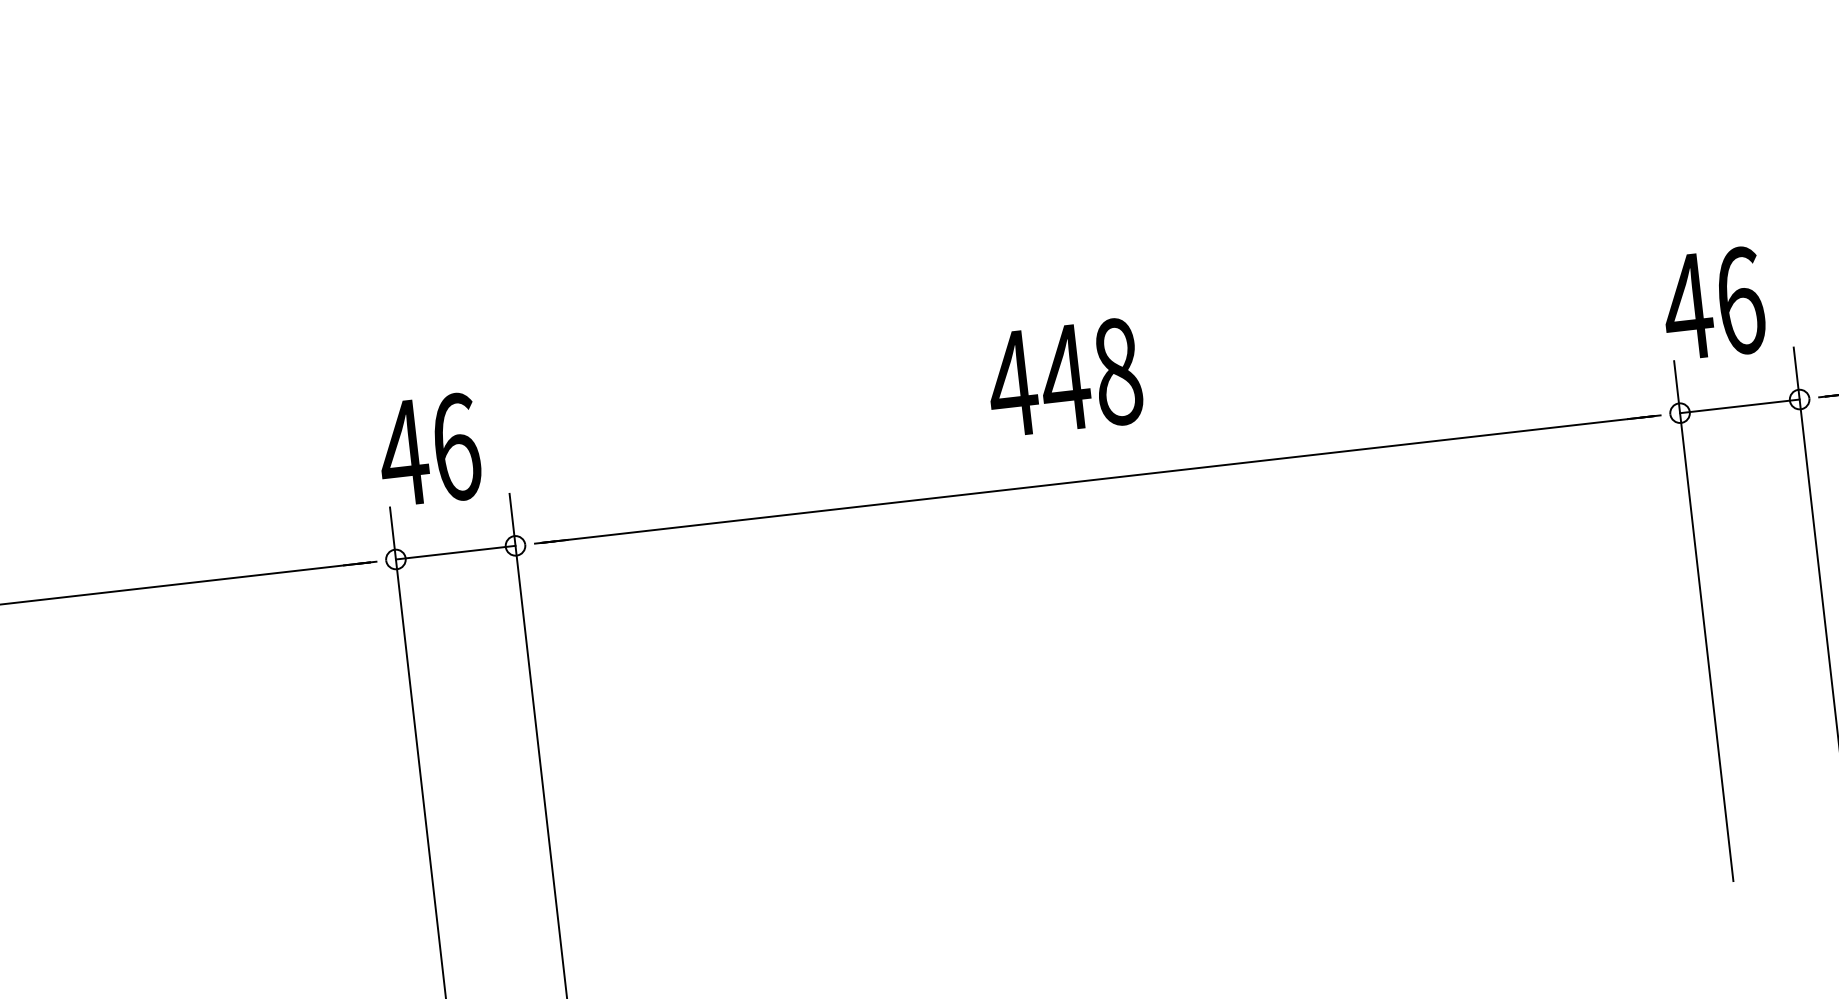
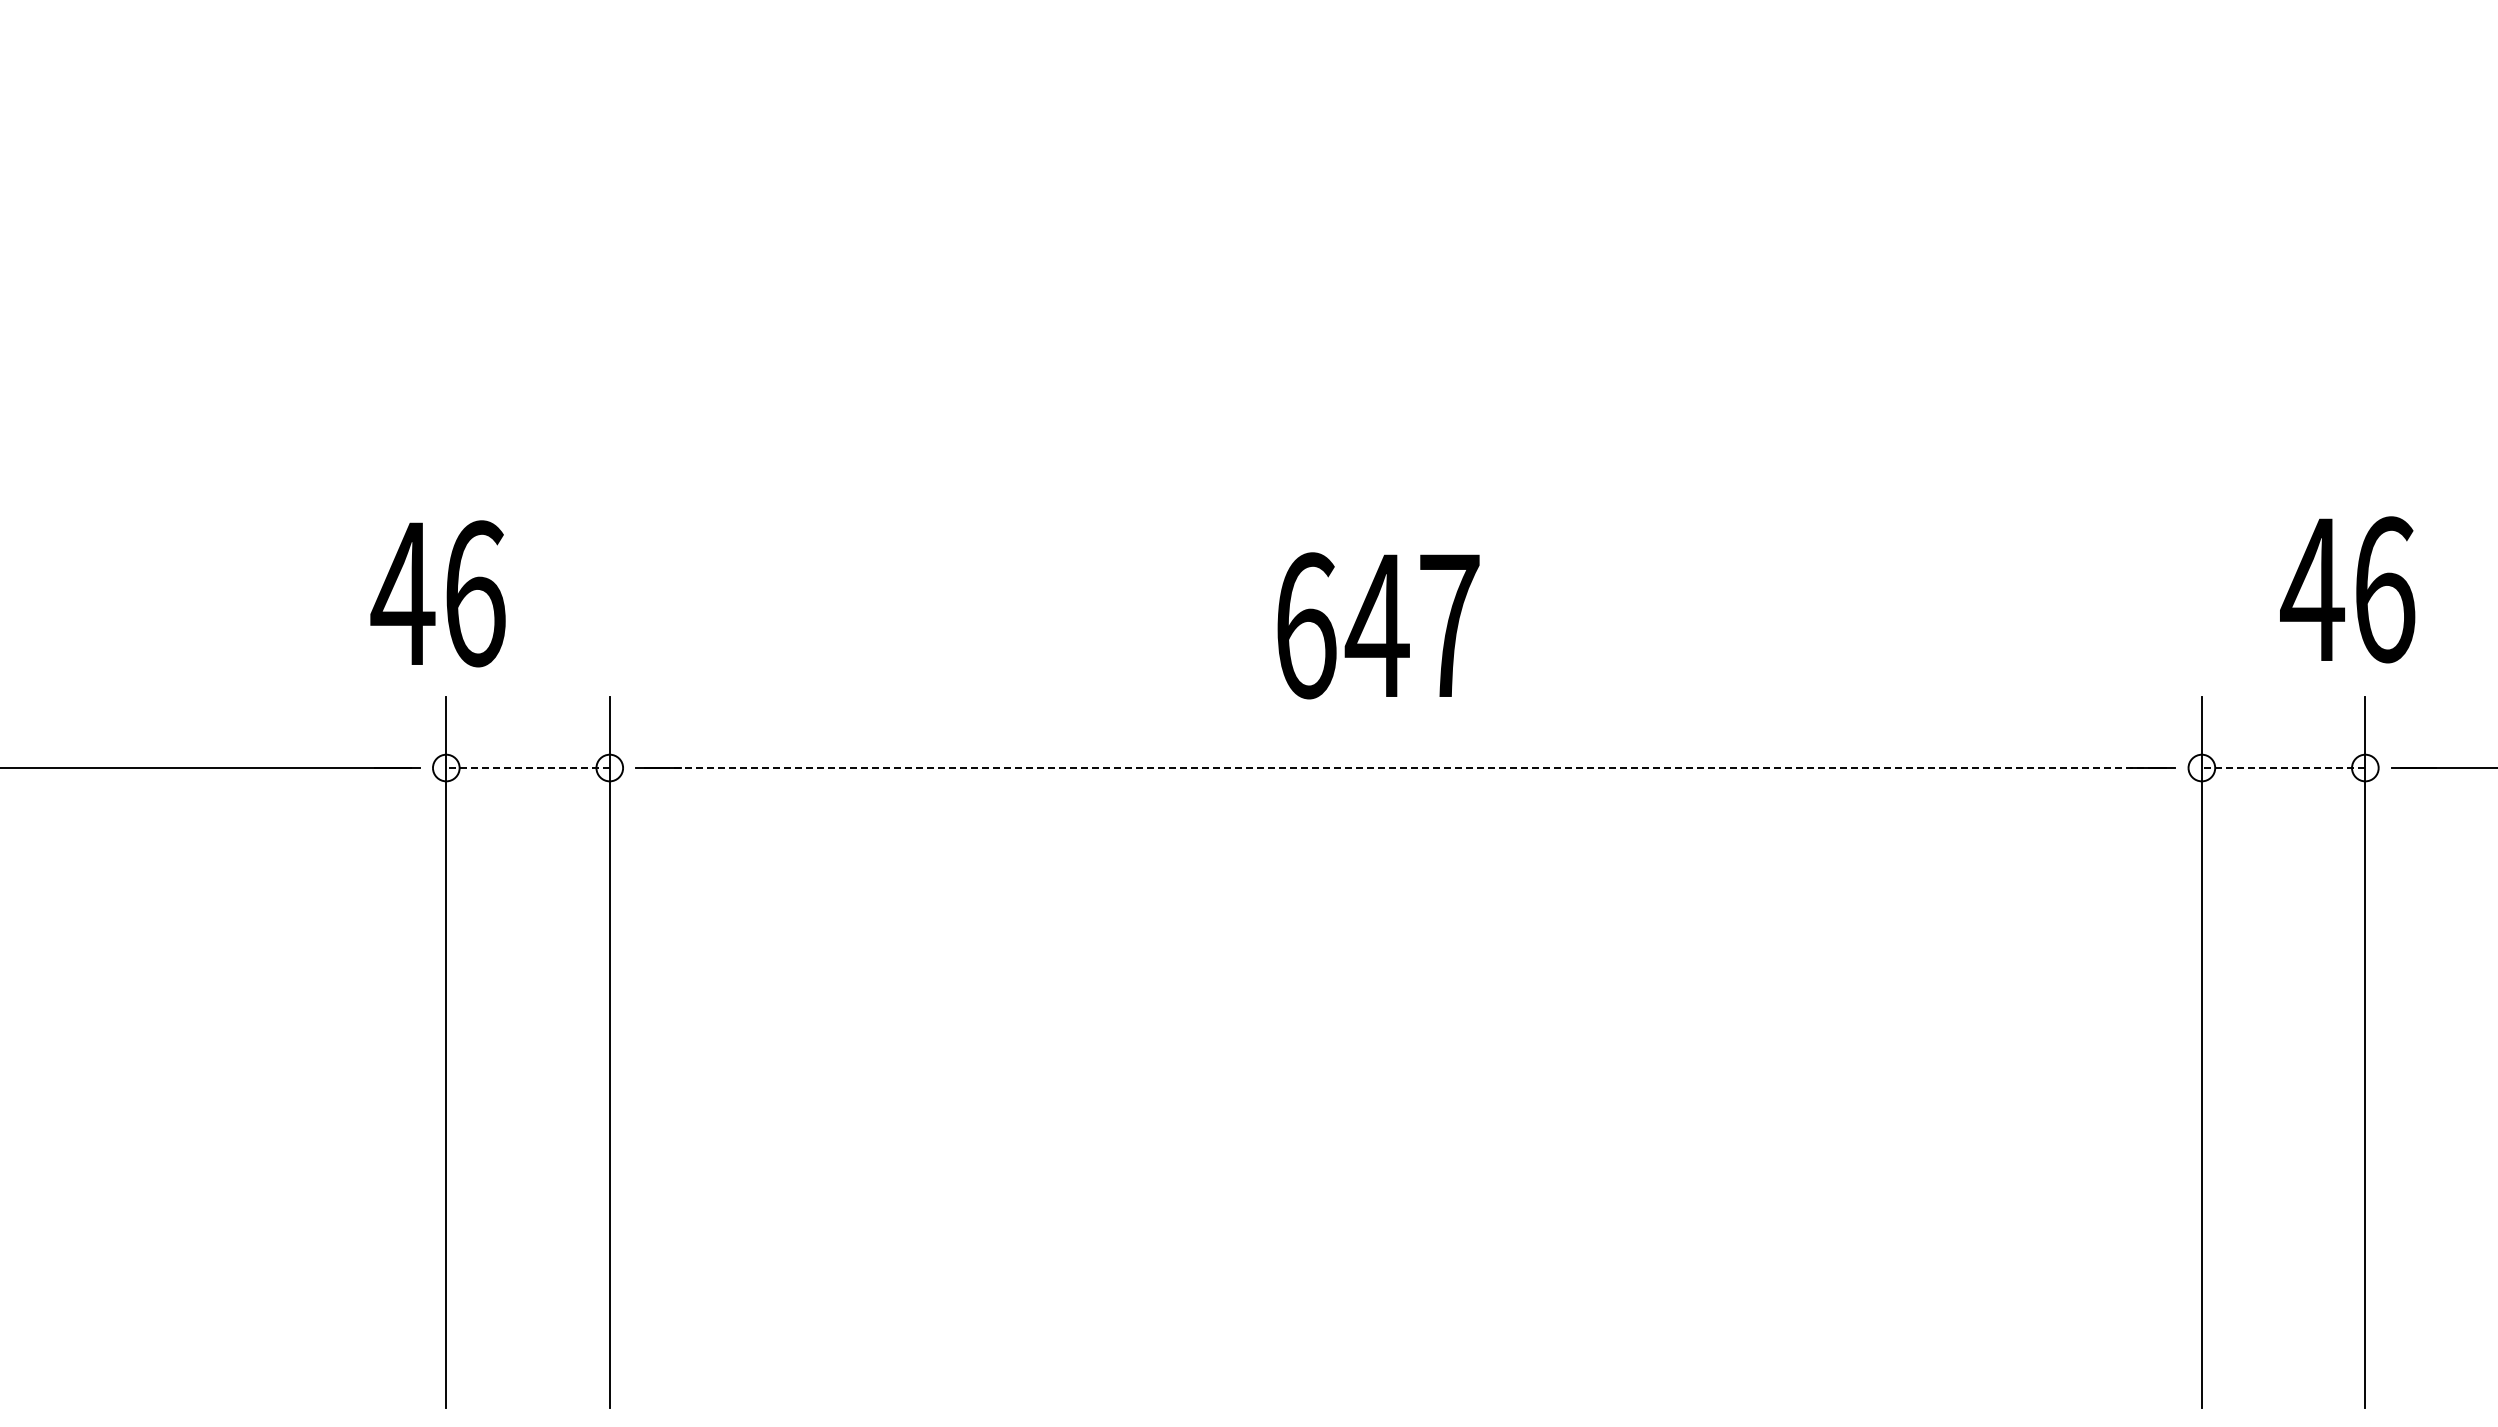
text: (1713, 303) -> (2347, 589), moved
text: (1064, 377) -> (1376, 625), 448 -> 647
line: (1739, 406) -> (2283, 768), solid -> dashed
text: (428, 450) -> (437, 593), moved
line: (1097, 479) -> (1405, 768), solid -> dashed
line: (456, 552) -> (528, 768), solid -> dashed

